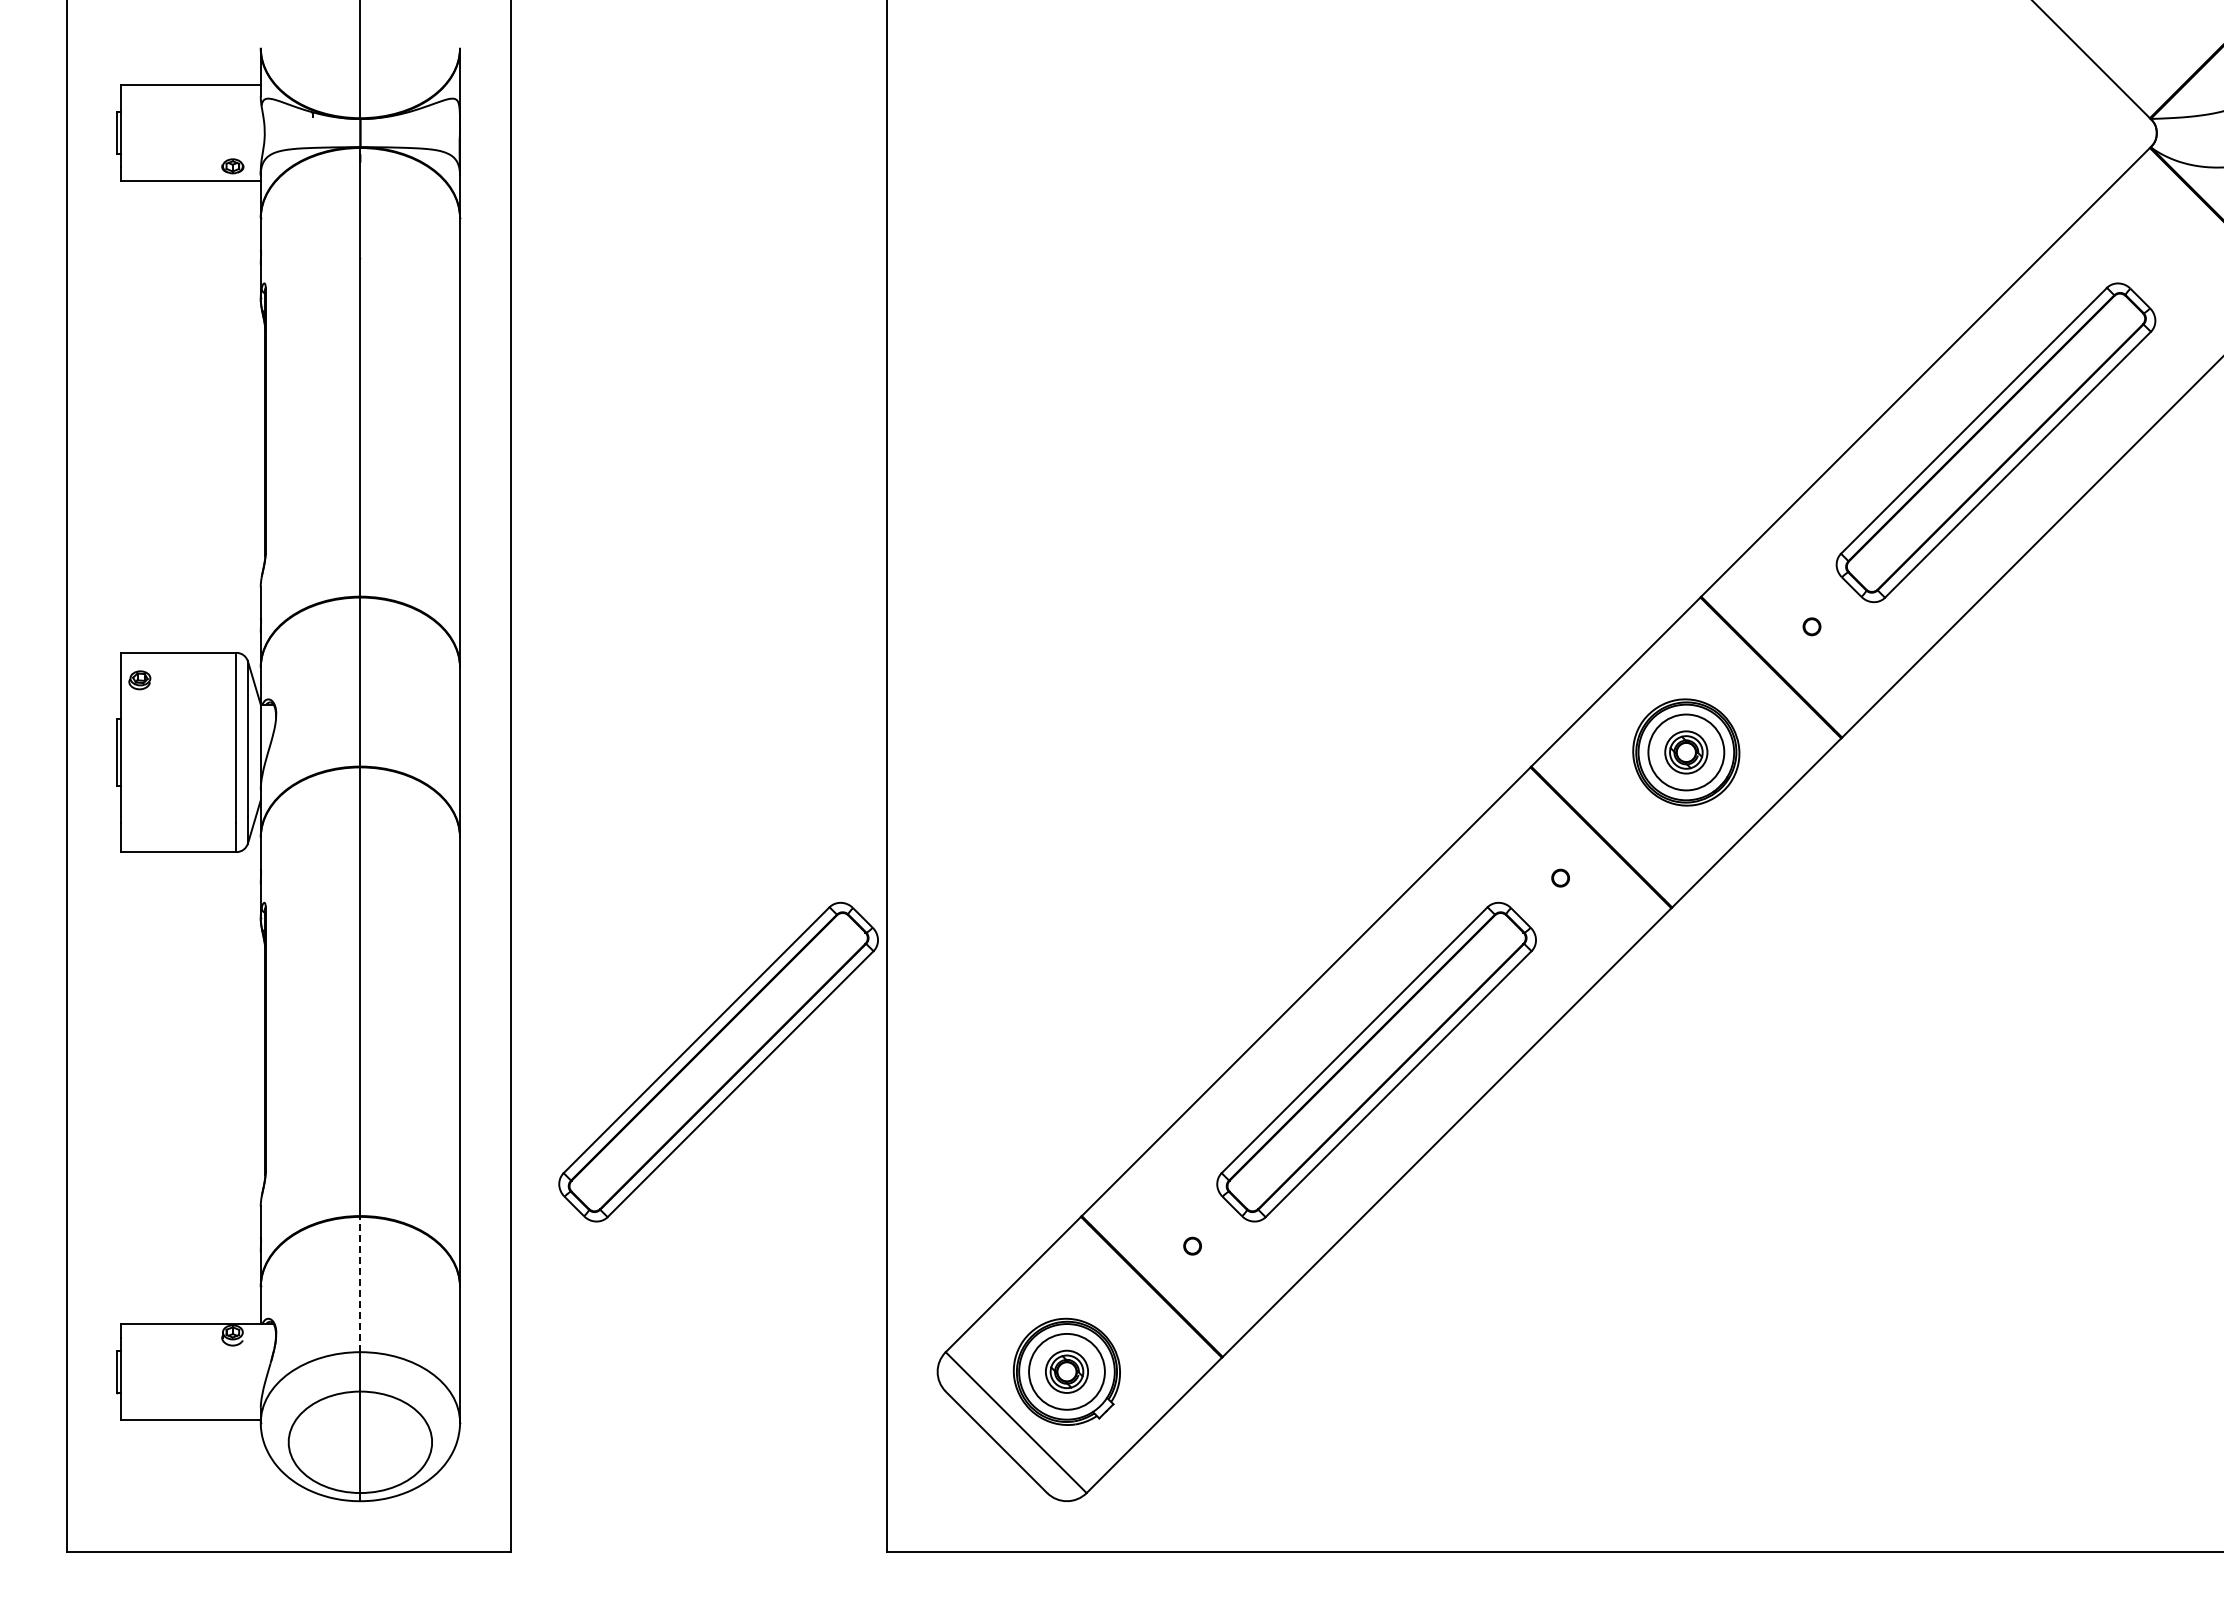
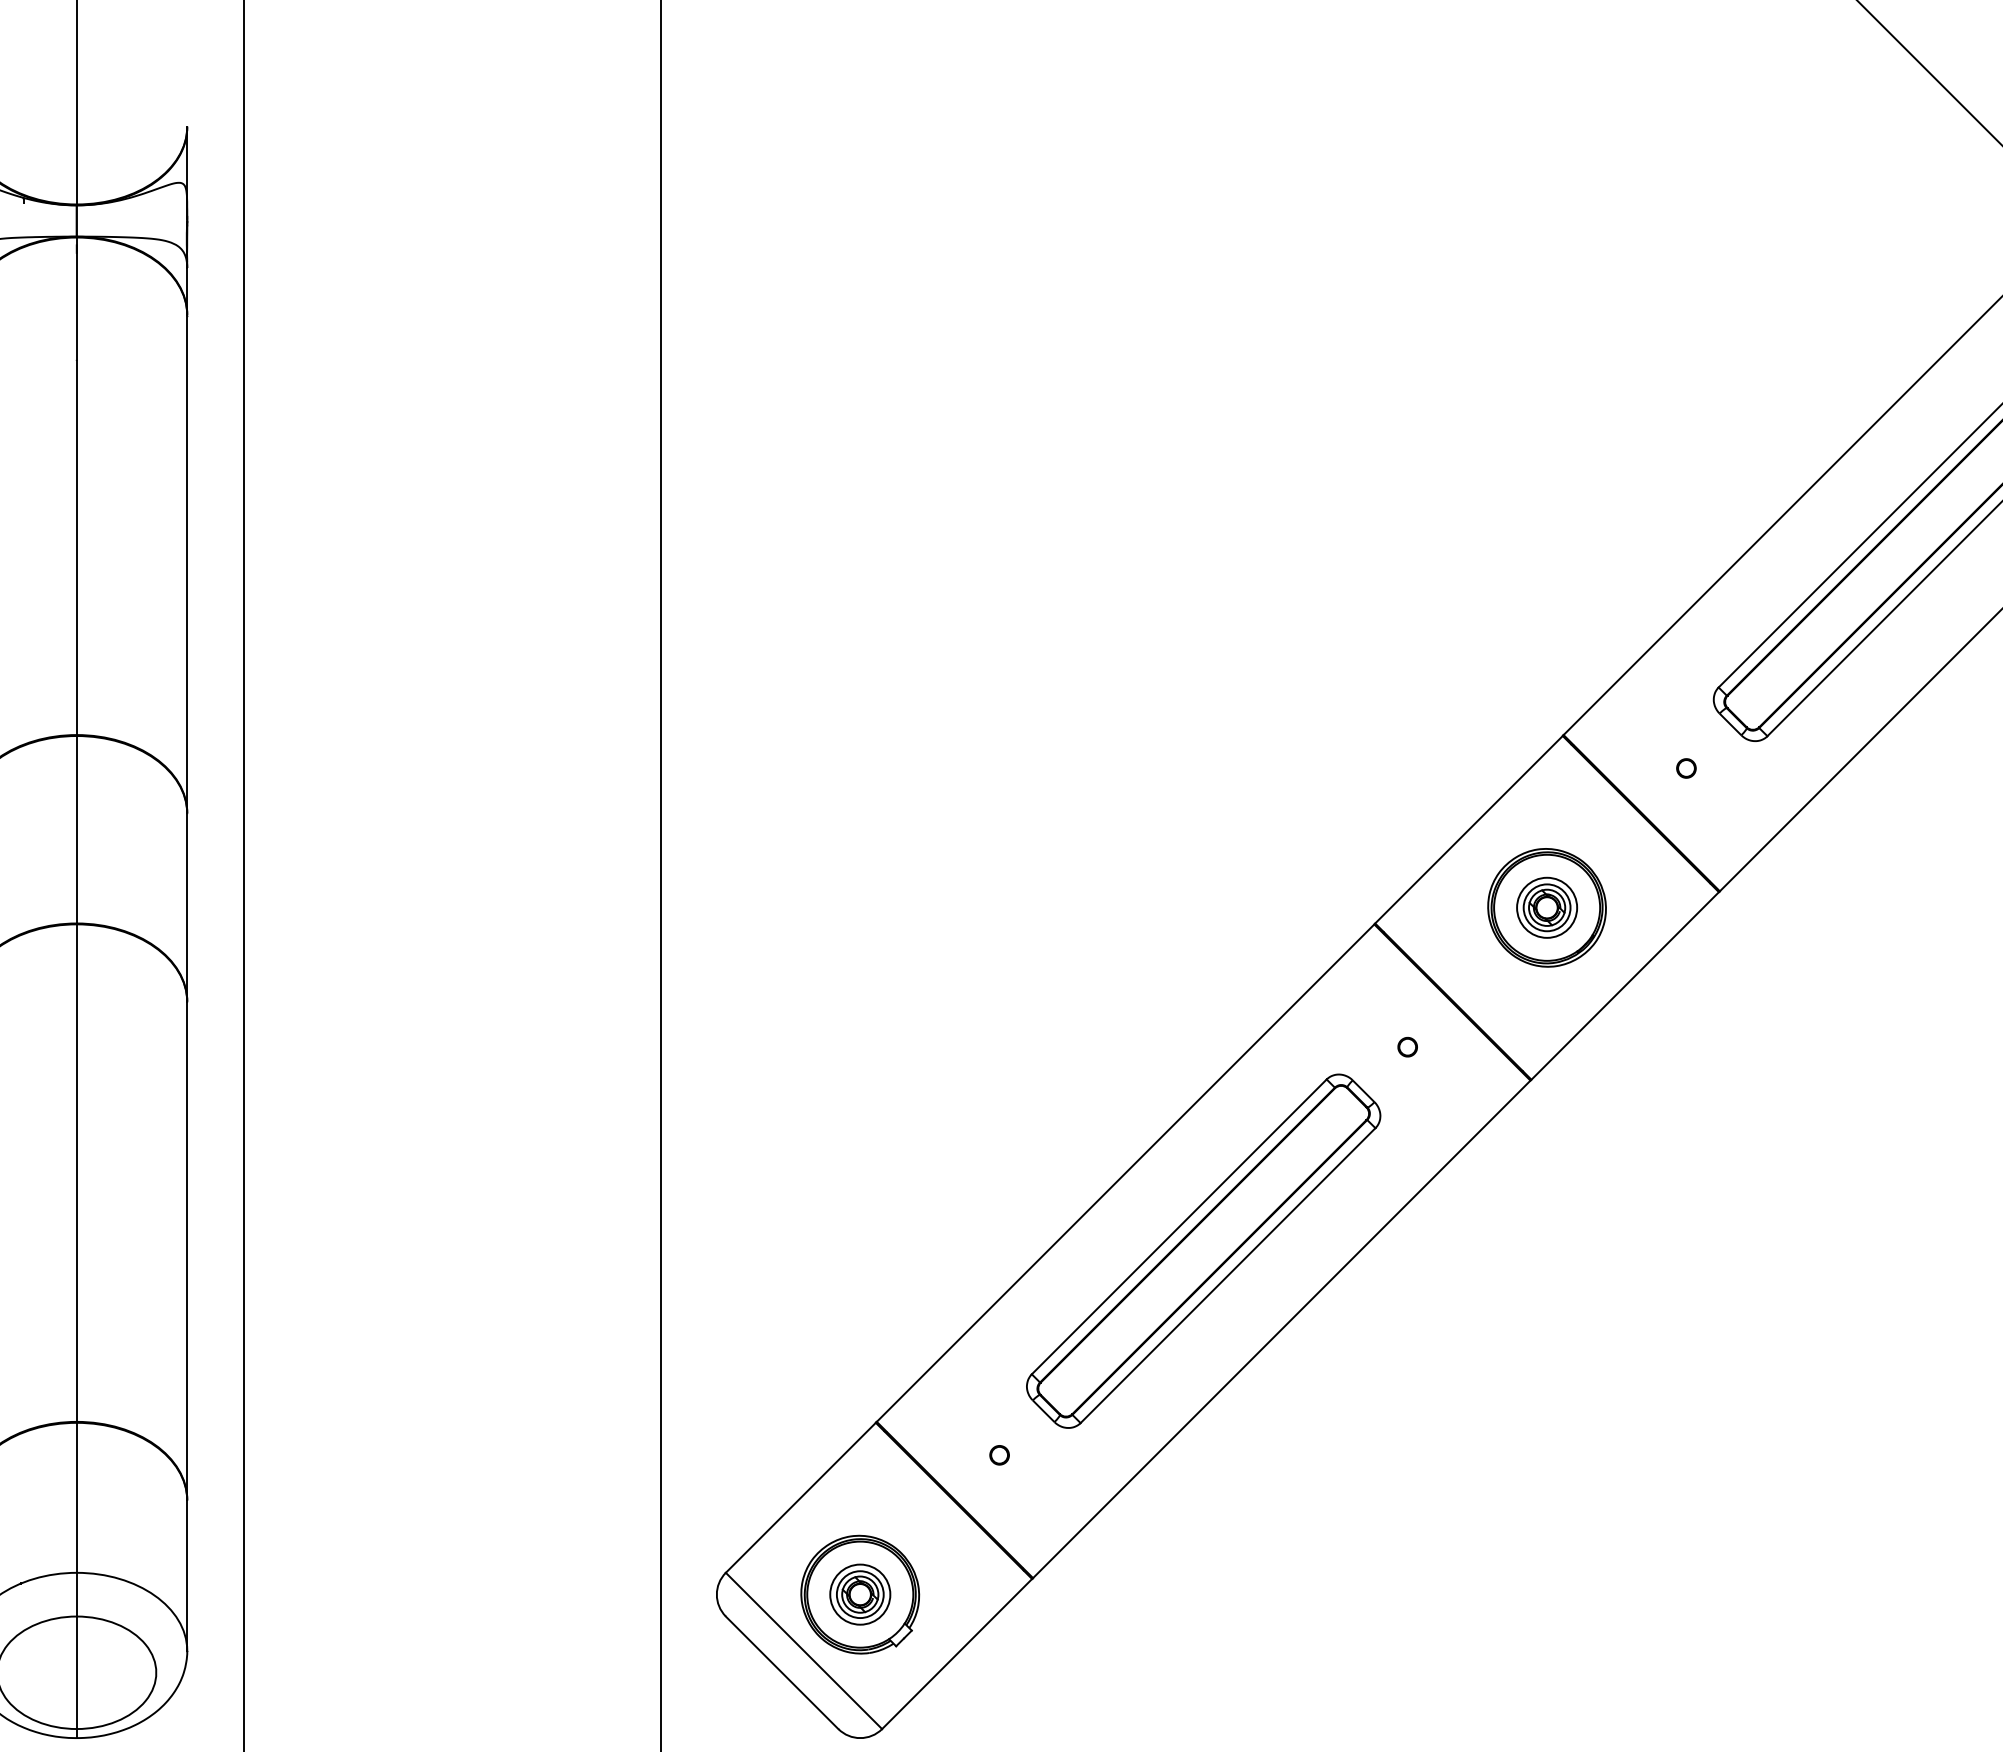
circle: (1686, 752) -> (1547, 907), size x0.71
part: (718, 1061) -> (473, 1250), removed
line: (360, 1284) -> (76, 1497), dashed -> solid
circle: (1066, 1371) -> (859, 1594), size x0.71

